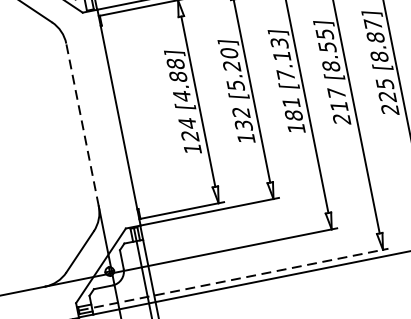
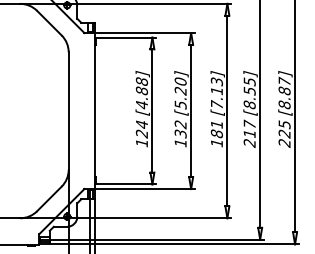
line: (82, 125) -> (68, 111), dashed -> solid
line: (233, 279) -> (152, 239), dashed -> solid

